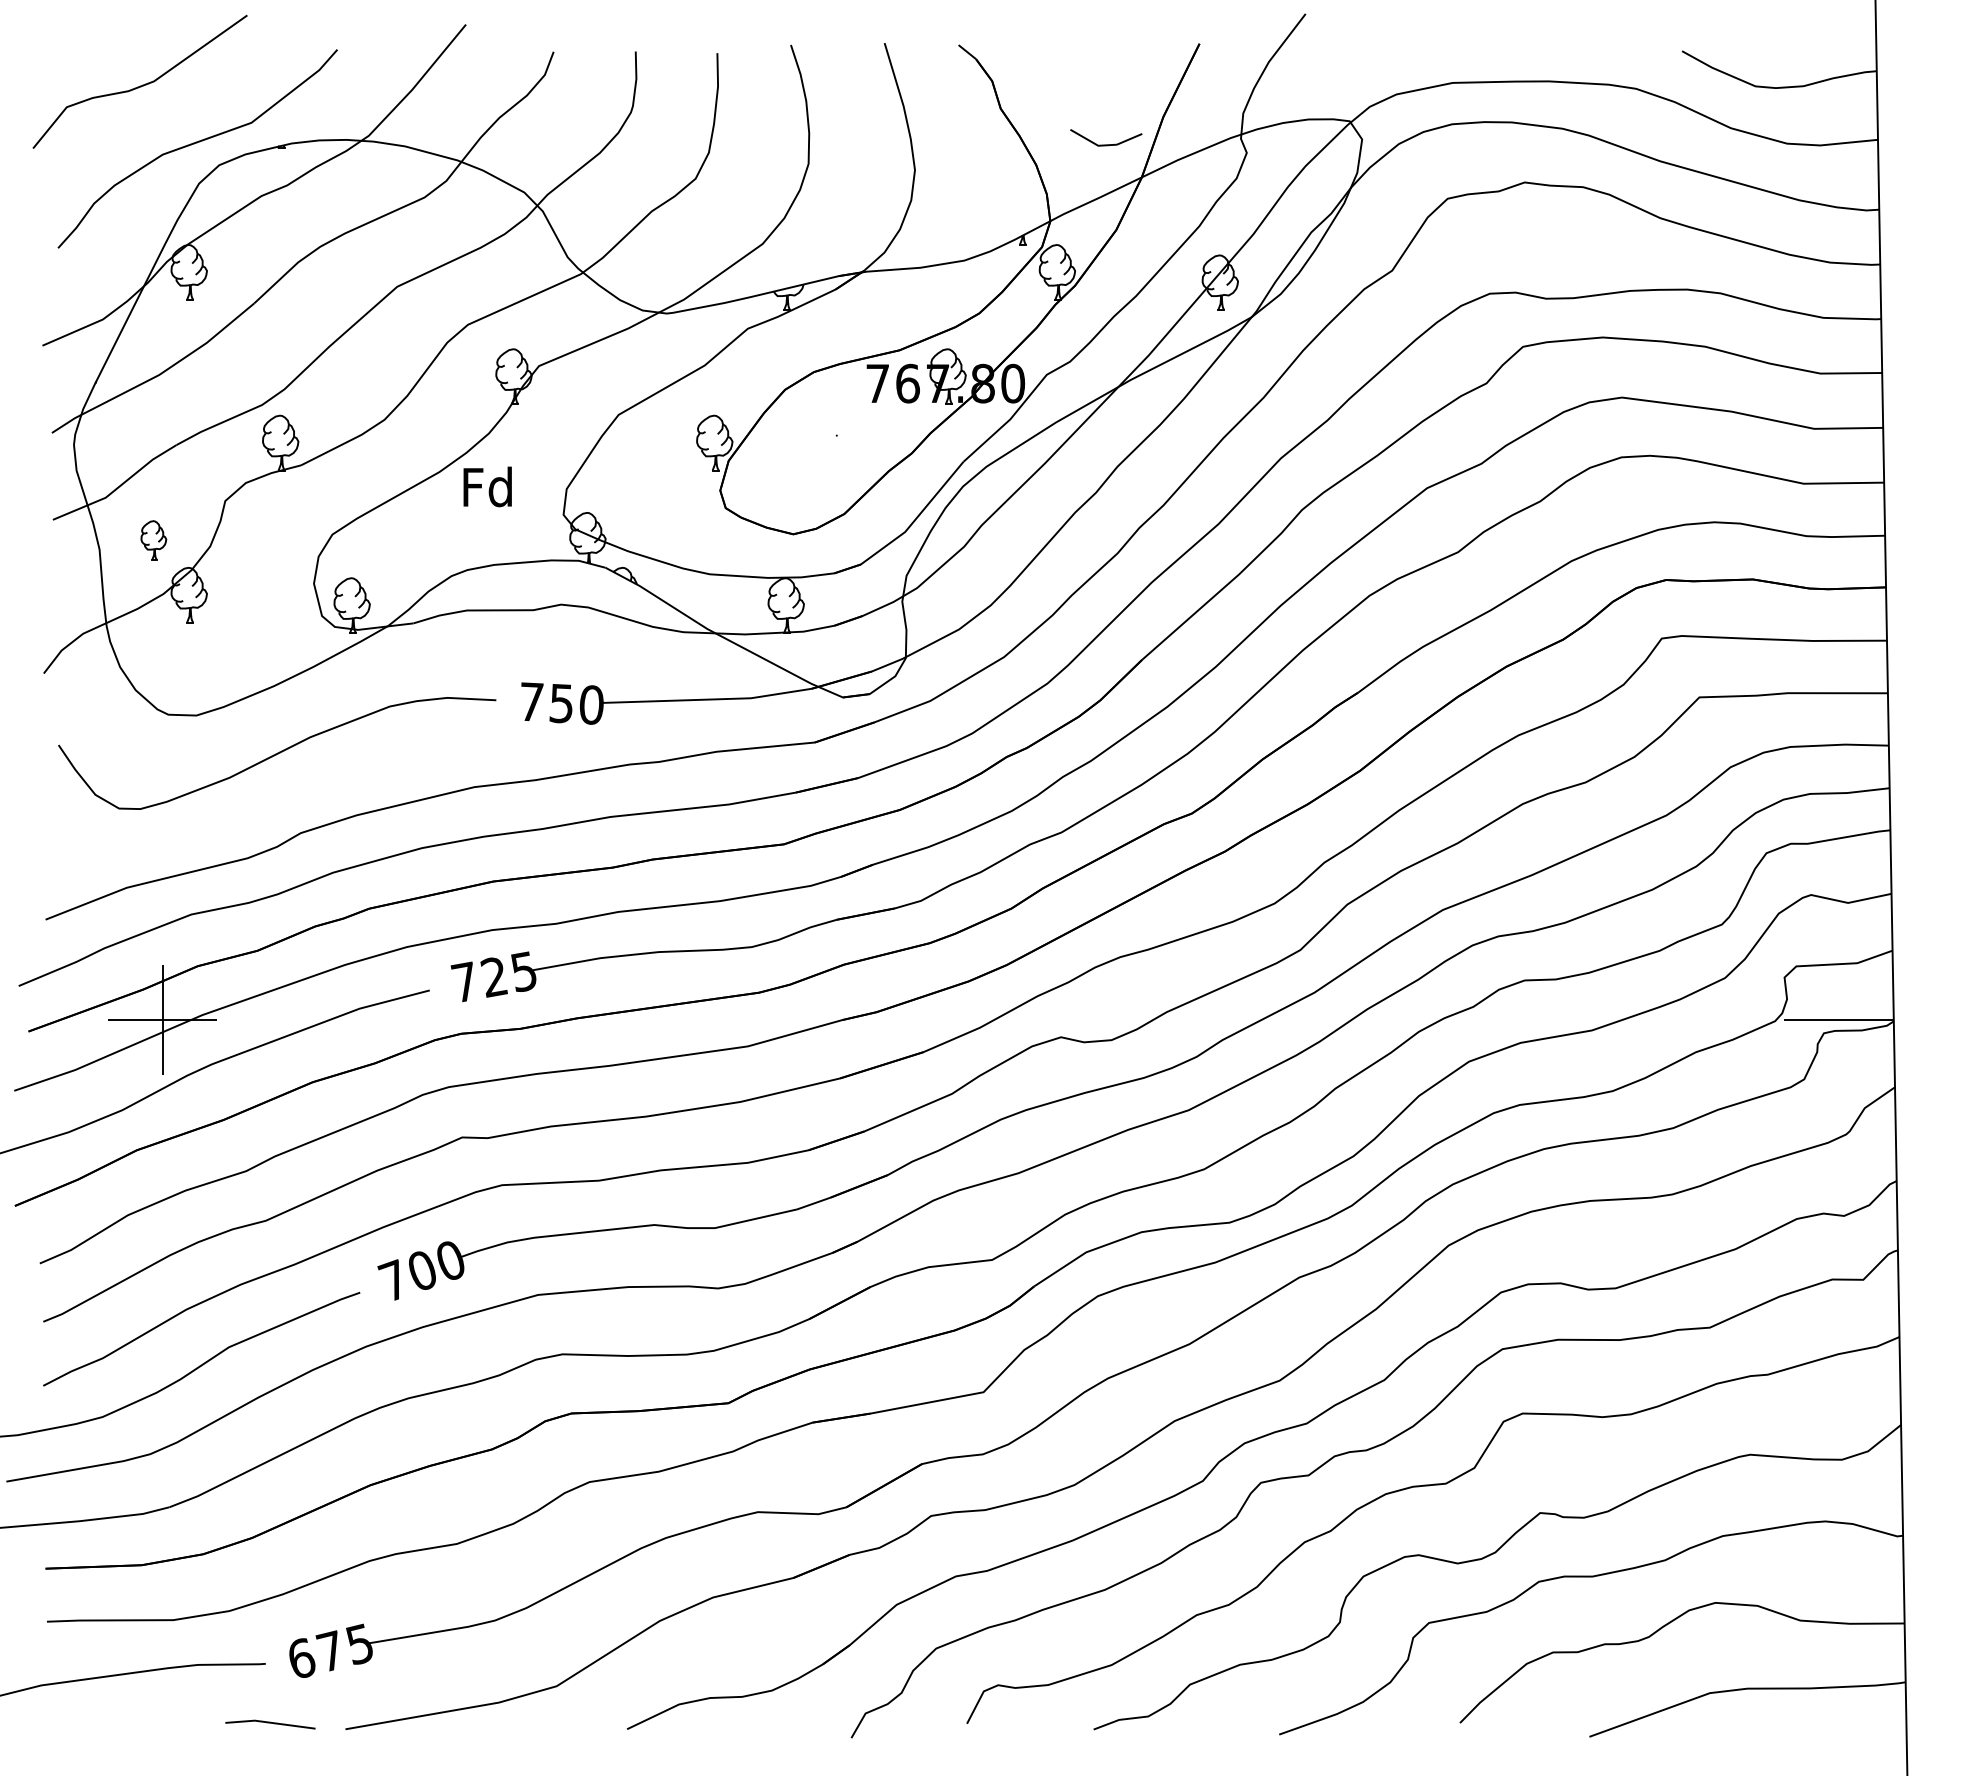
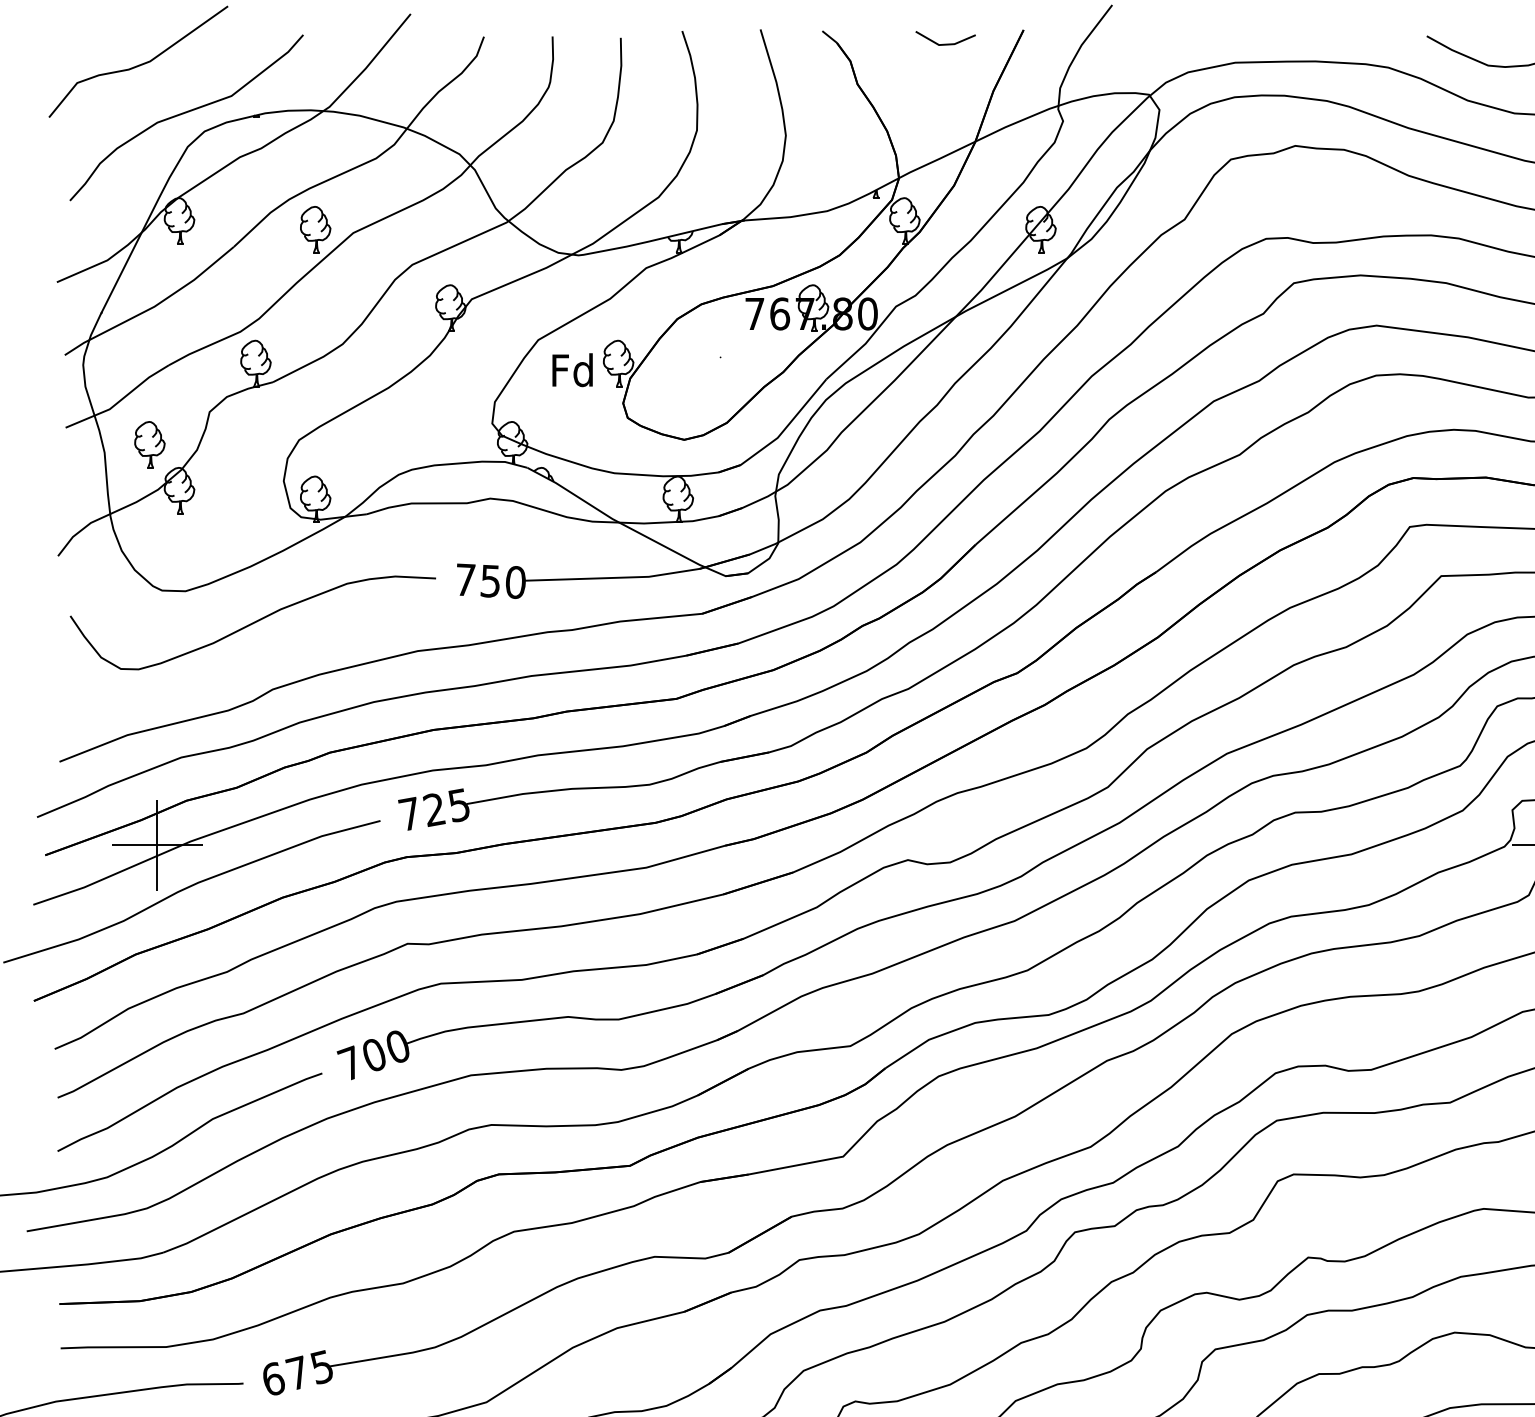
line: (1106, 144) -> (945, 43), moved
part: (351, 282) -> (315, 229), added
text: (487, 486) -> (572, 369), moved
part: (153, 540) -> (149, 445), size x1.43

